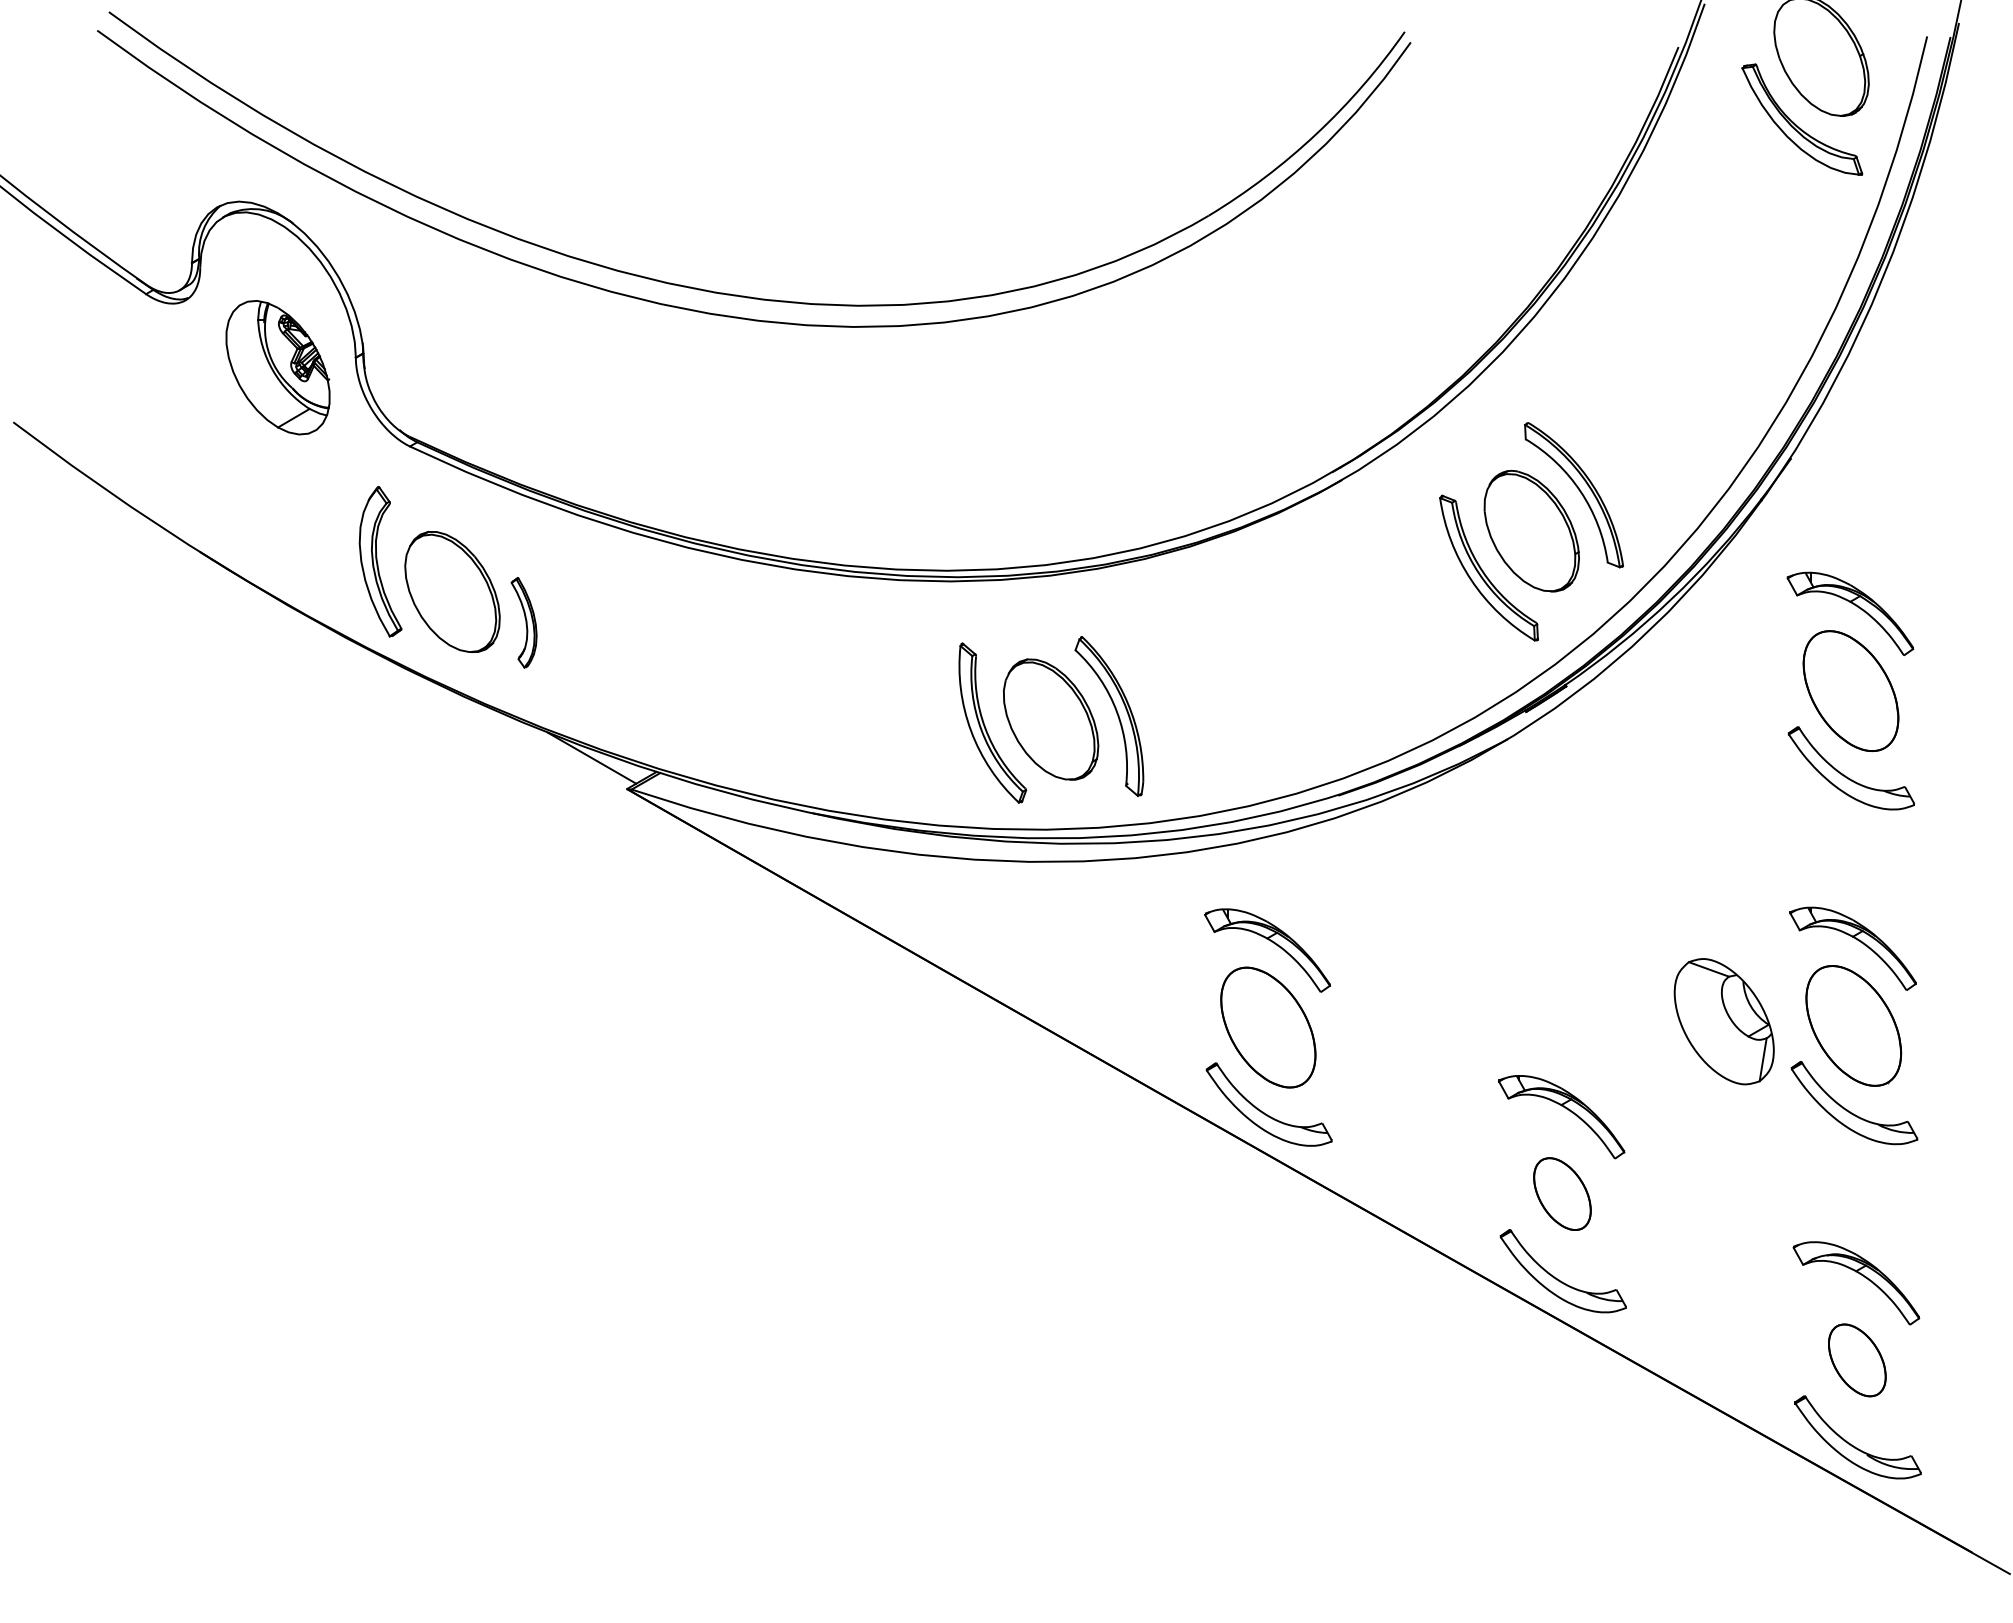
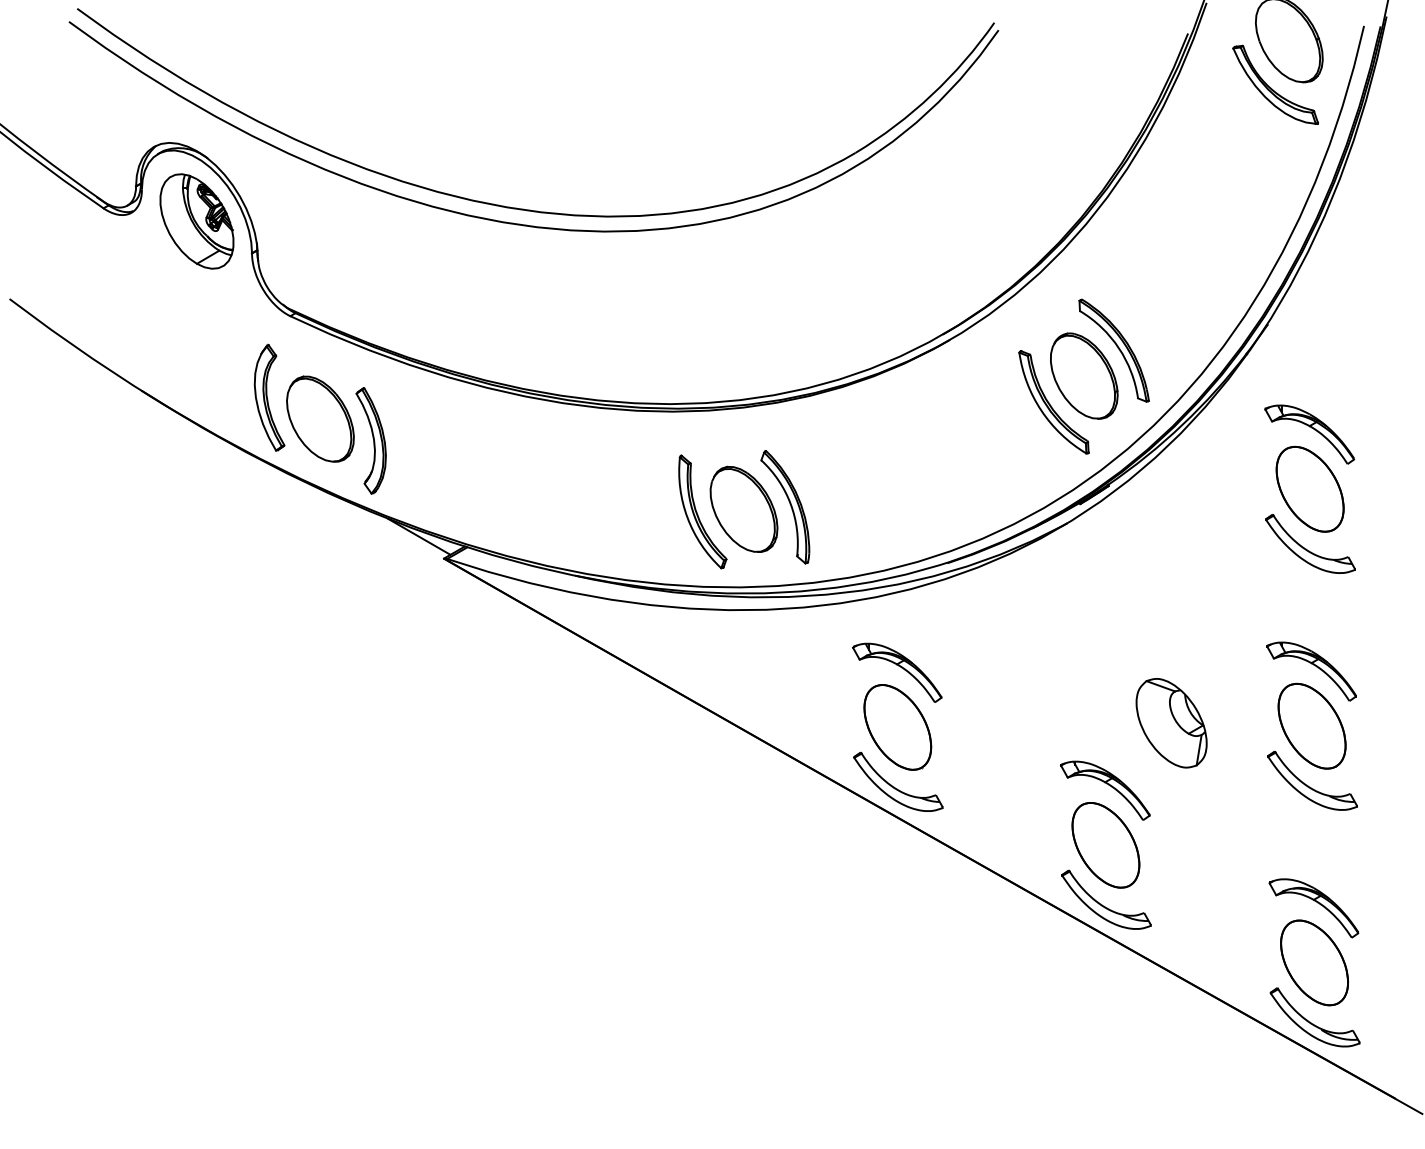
part: (277, 367) -> (196, 221), moved
part: (523, 622) -> (370, 440), size x1.67
part: (1723, 1021) -> (1171, 723), moved
part: (1562, 1193) -> (1105, 844), size x1.67
part: (1857, 1360) -> (1314, 963), size x1.67

